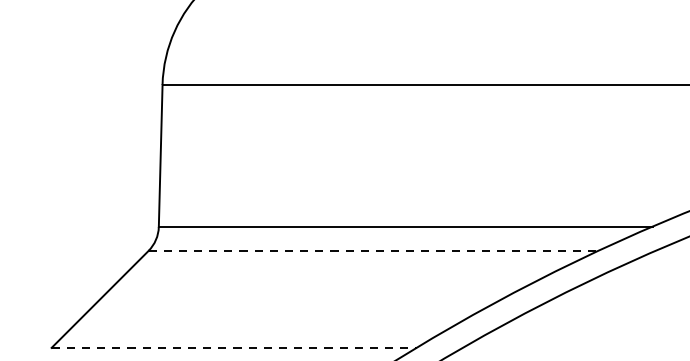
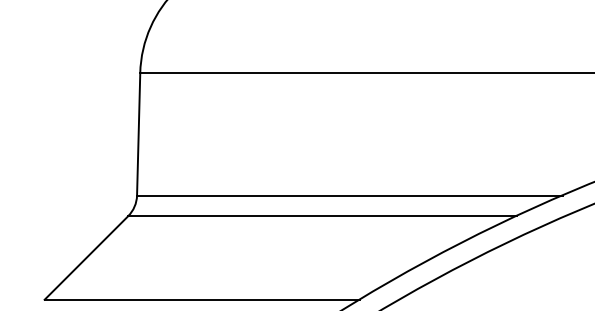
line: (374, 251) -> (322, 216), dashed -> solid
line: (234, 347) -> (202, 299), dashed -> solid

